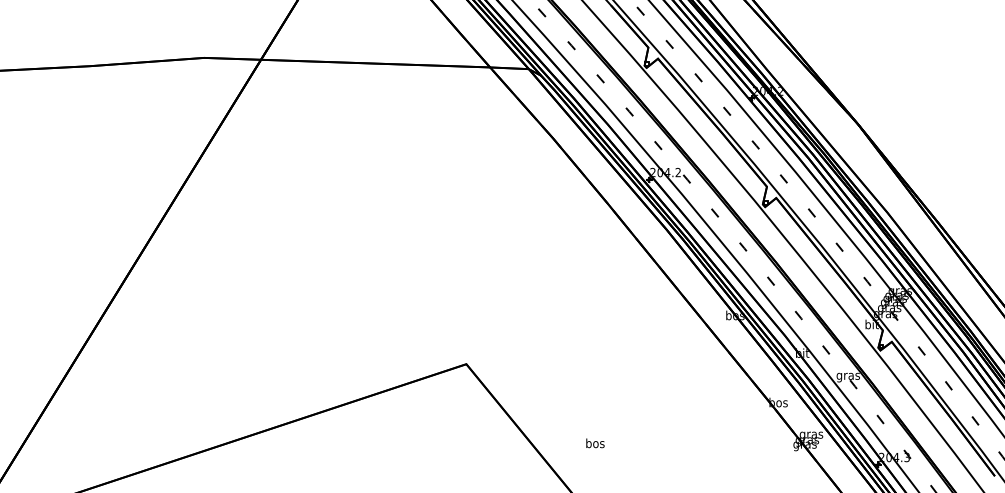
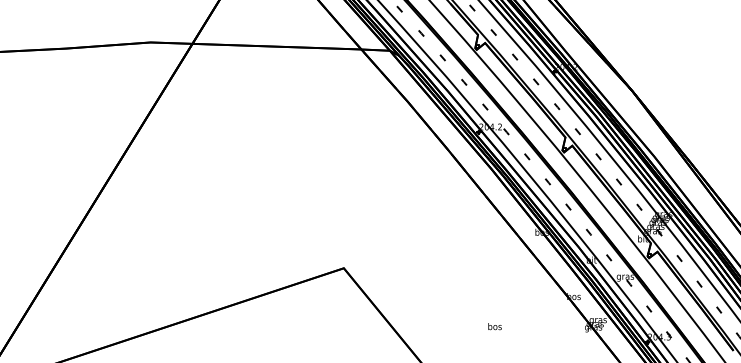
text: (595, 443) -> (495, 326), moved

